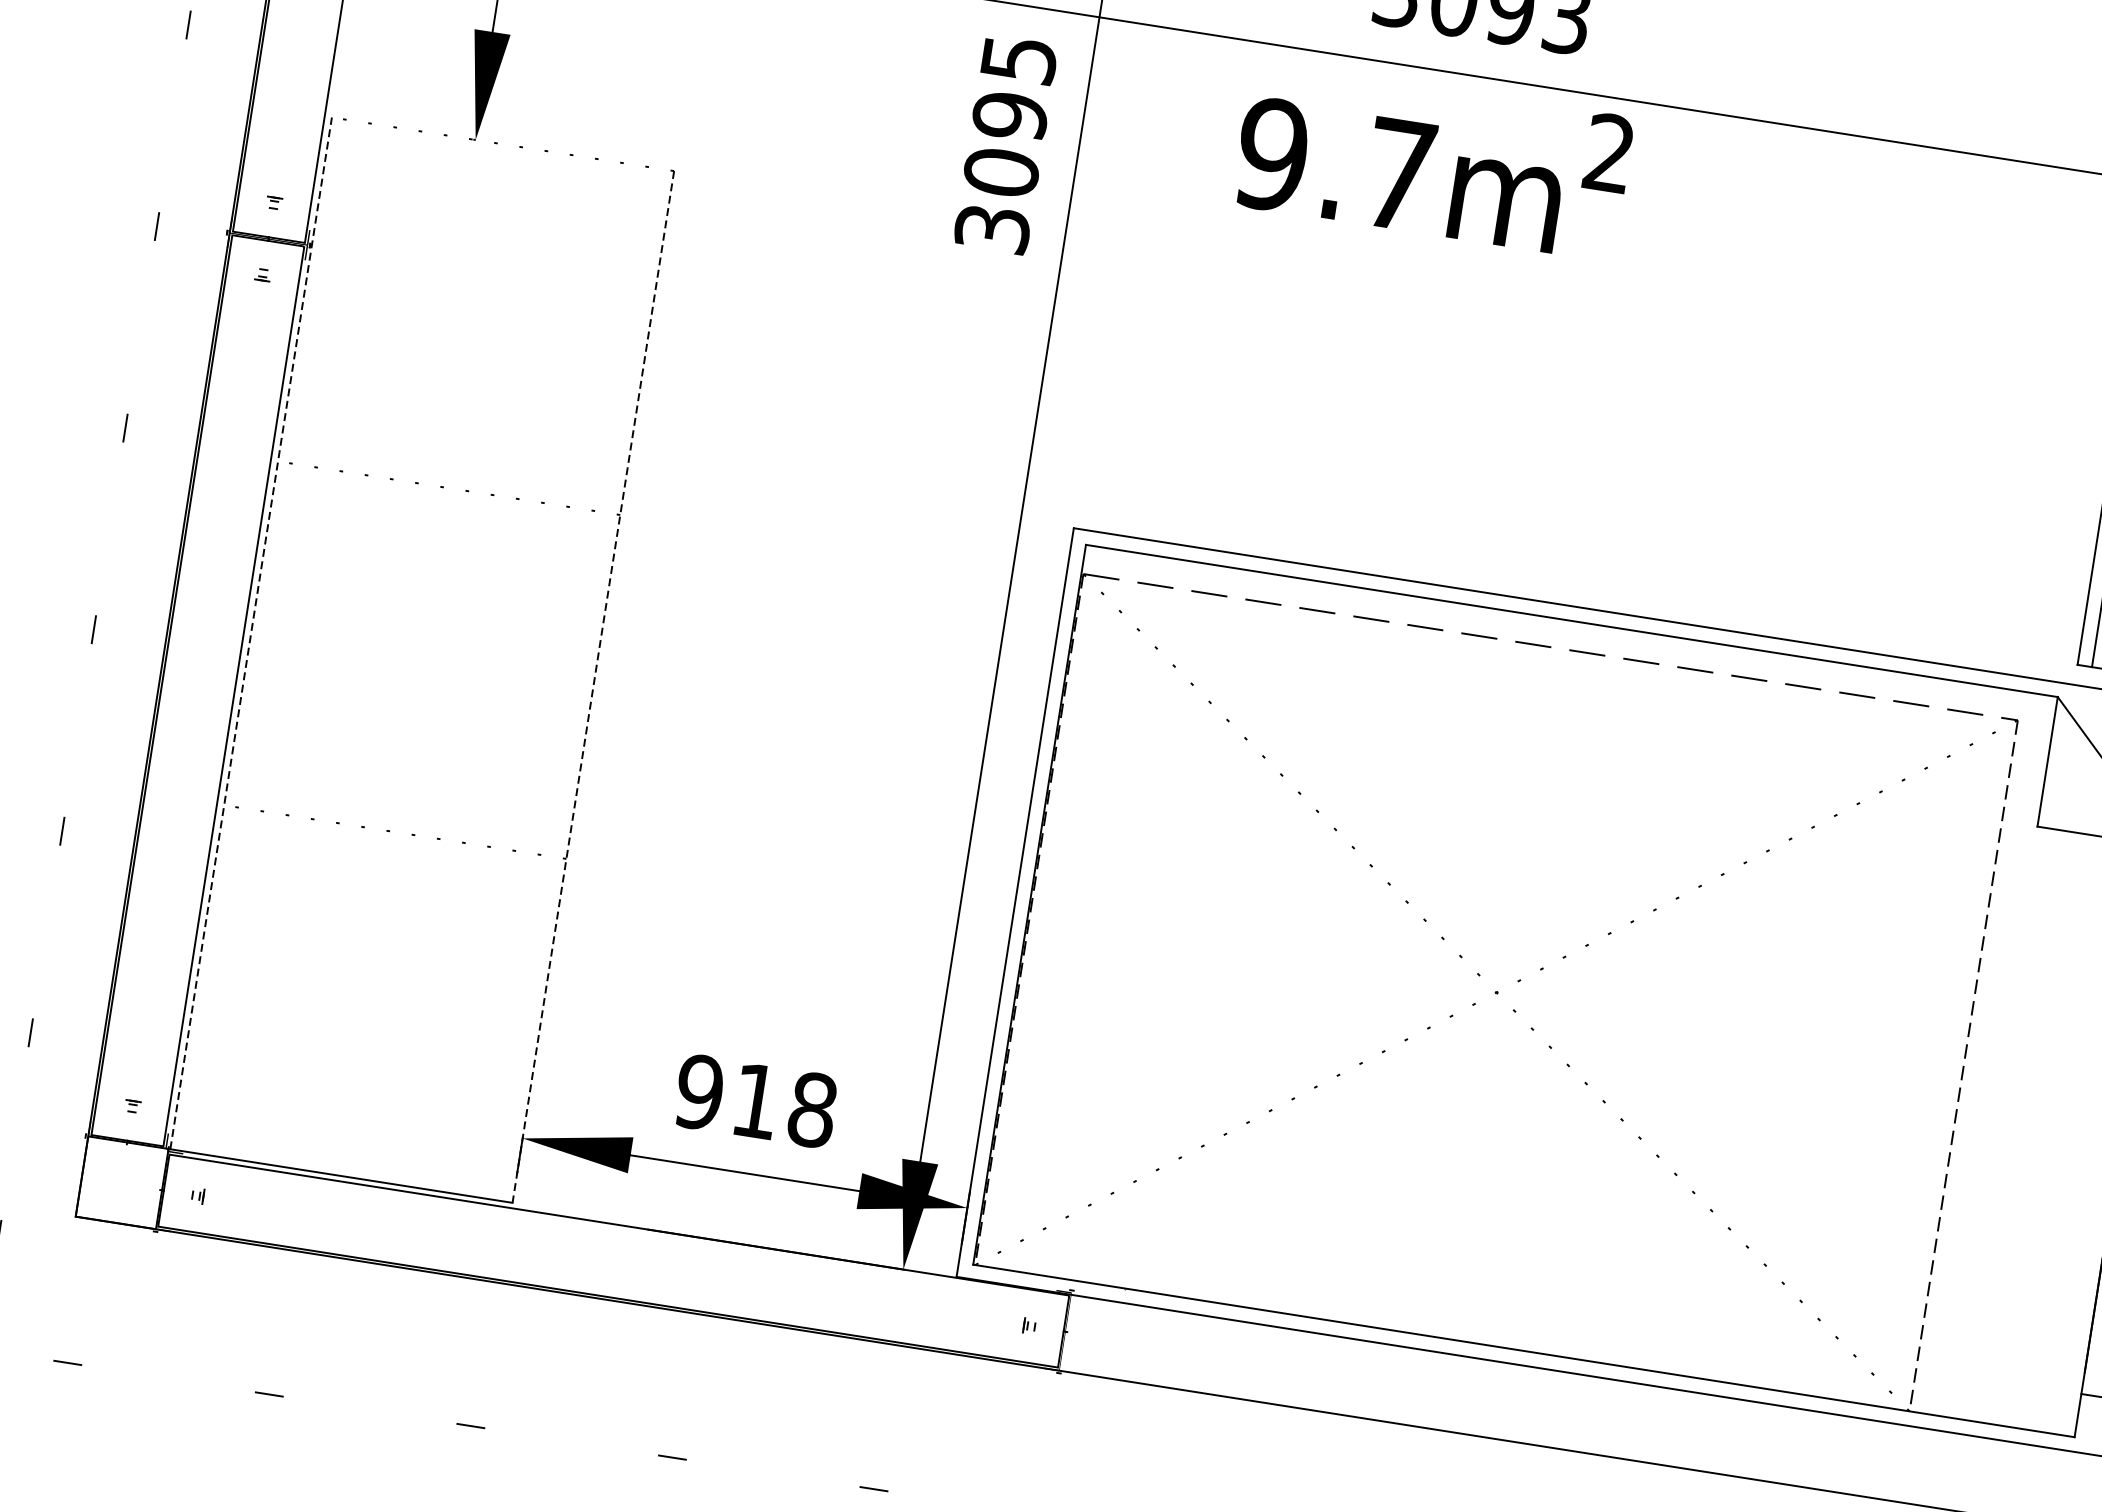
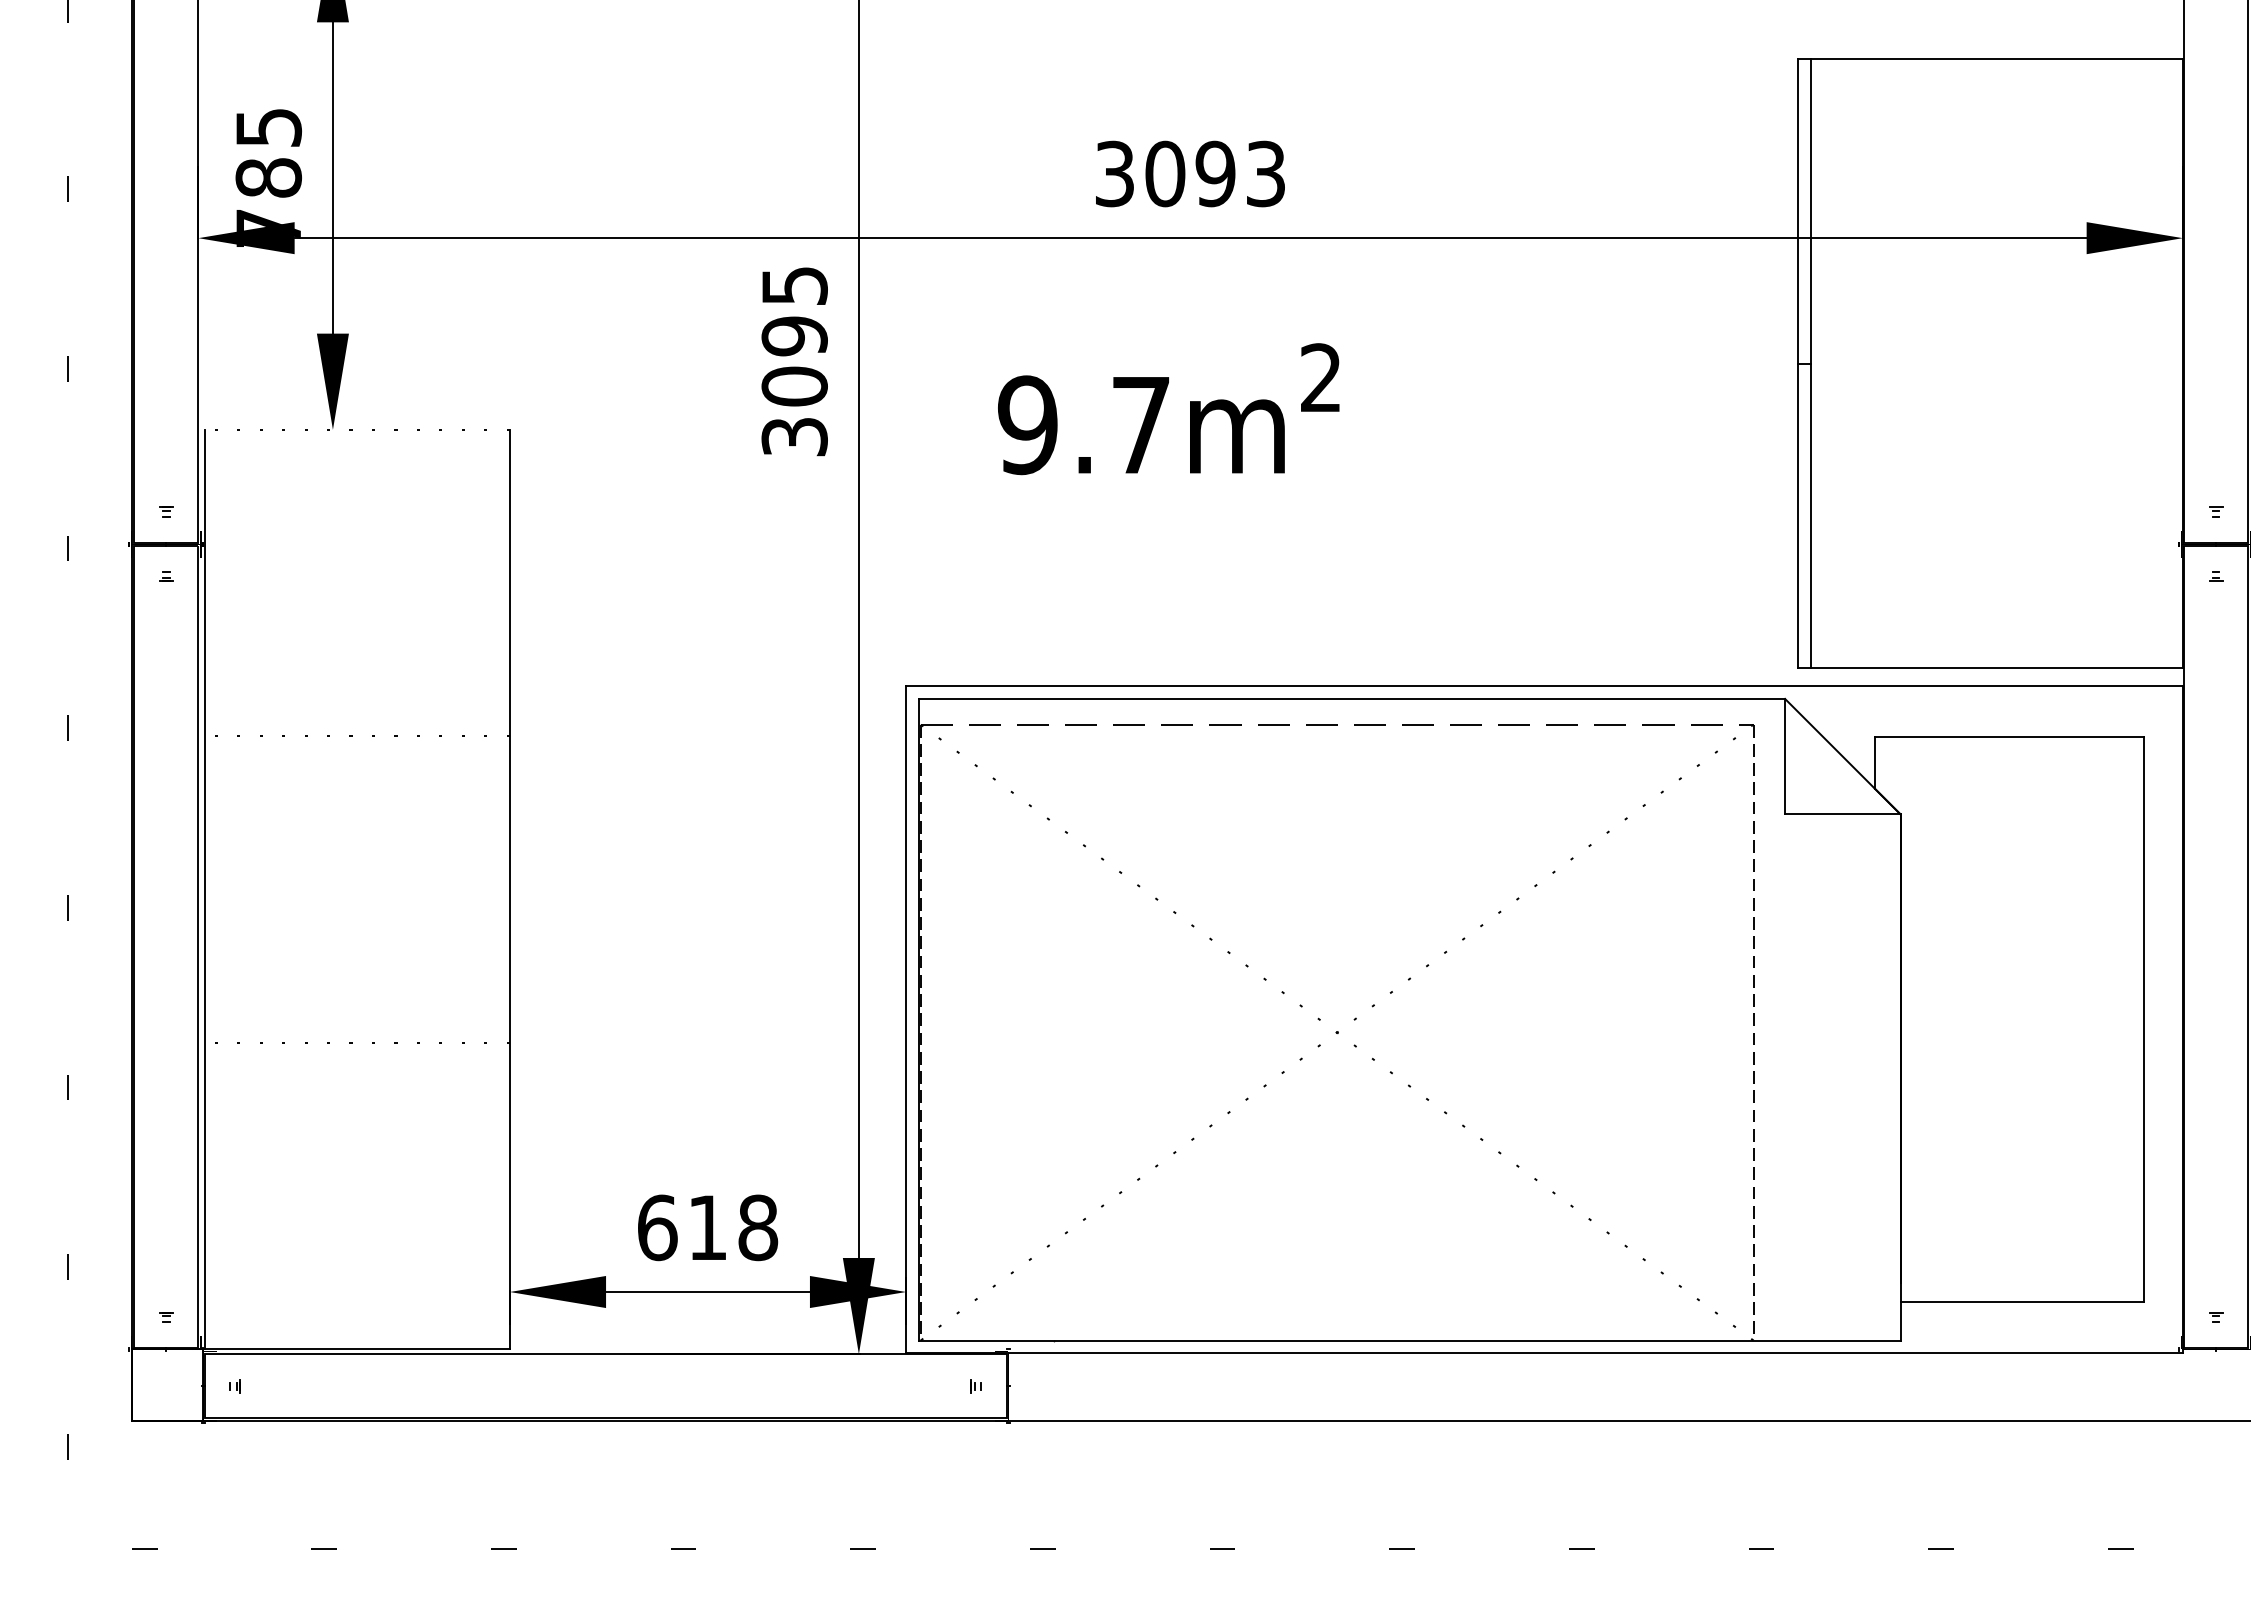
text: (1432, 161) -> (1168, 409), moved
line: (250, 633) -> (204, 889), dashed -> solid
line: (593, 686) -> (509, 889), dashed -> solid
text: (699, 1091) -> (657, 1227), 918 -> 618

